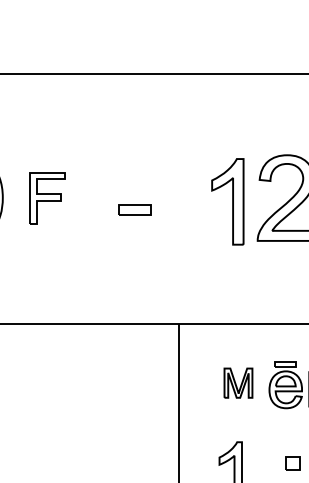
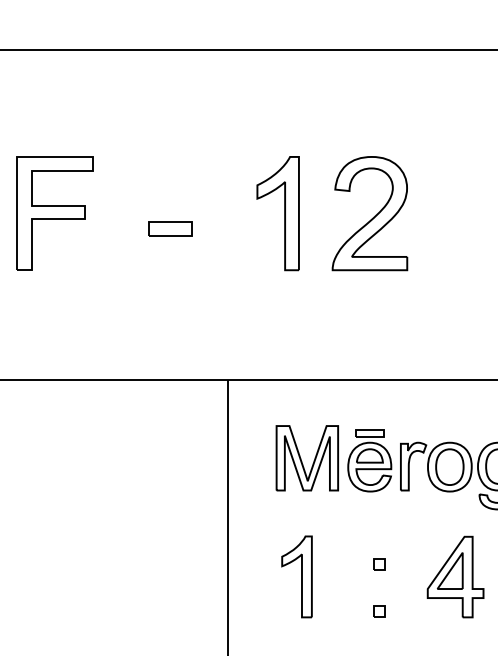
part: (47, 198) -> (54, 213), size x1.67
part: (232, 201) -> (284, 213), moved
part: (237, 383) -> (306, 458), size x1.67
part: (293, 463) -> (379, 564), size x0.62

